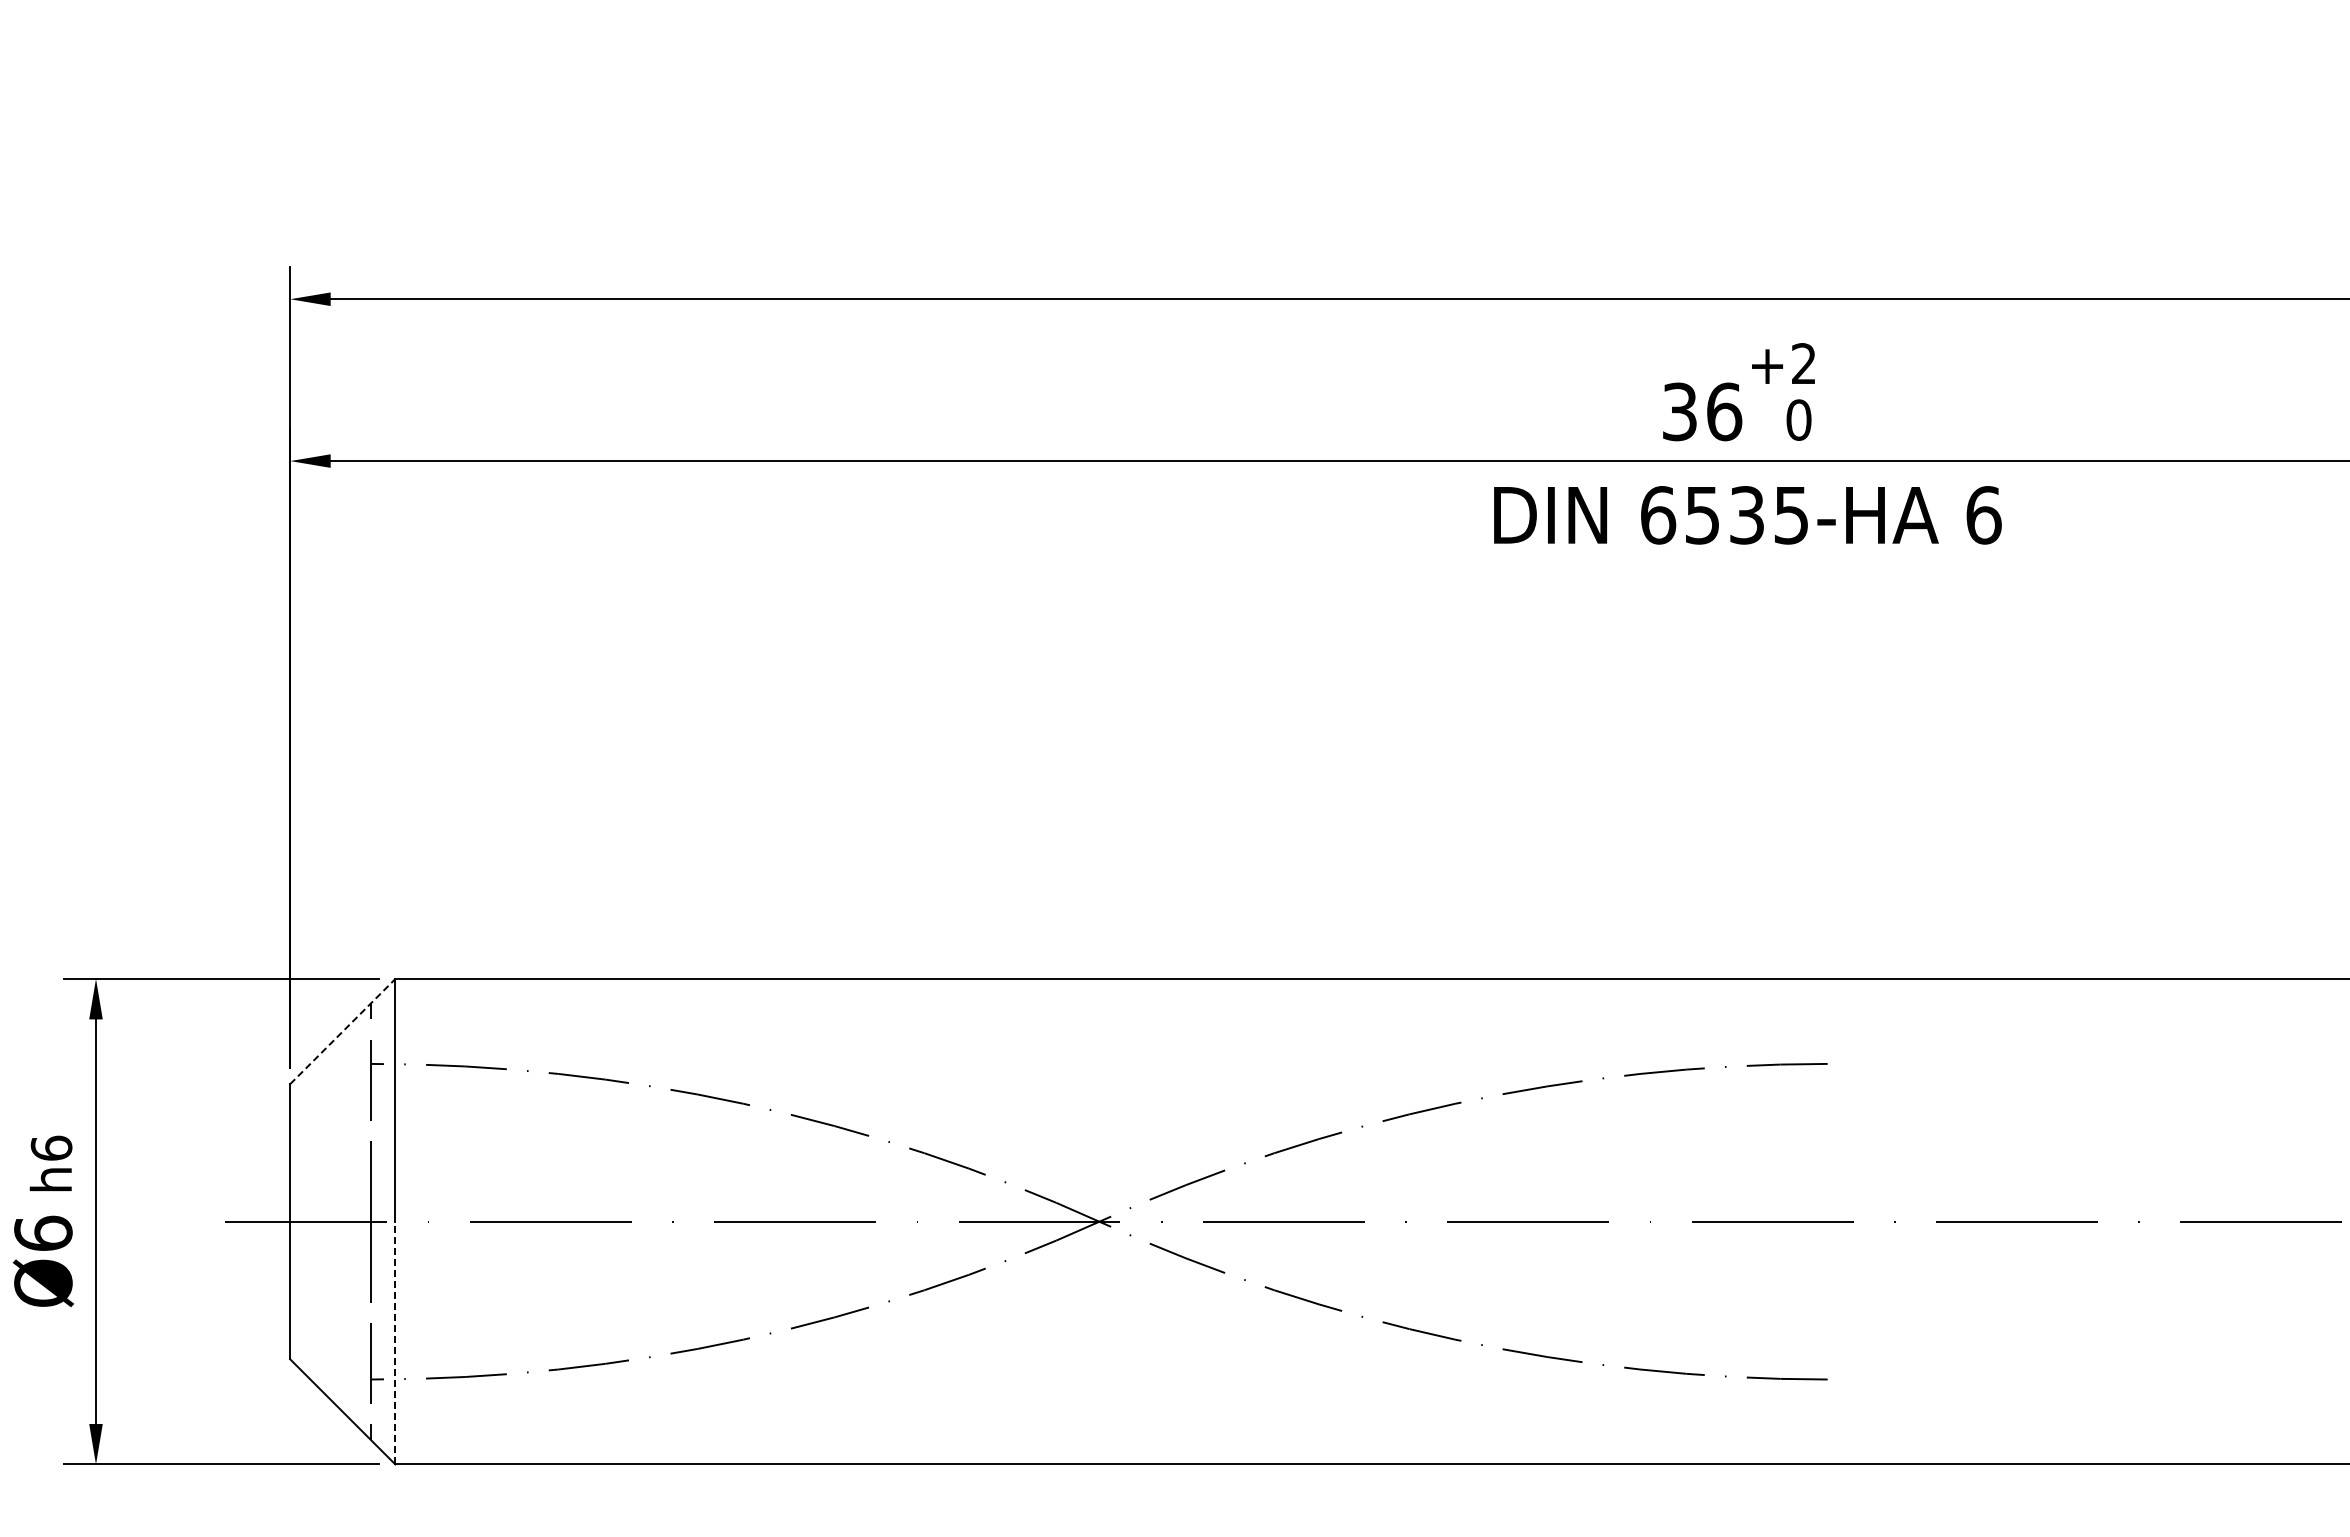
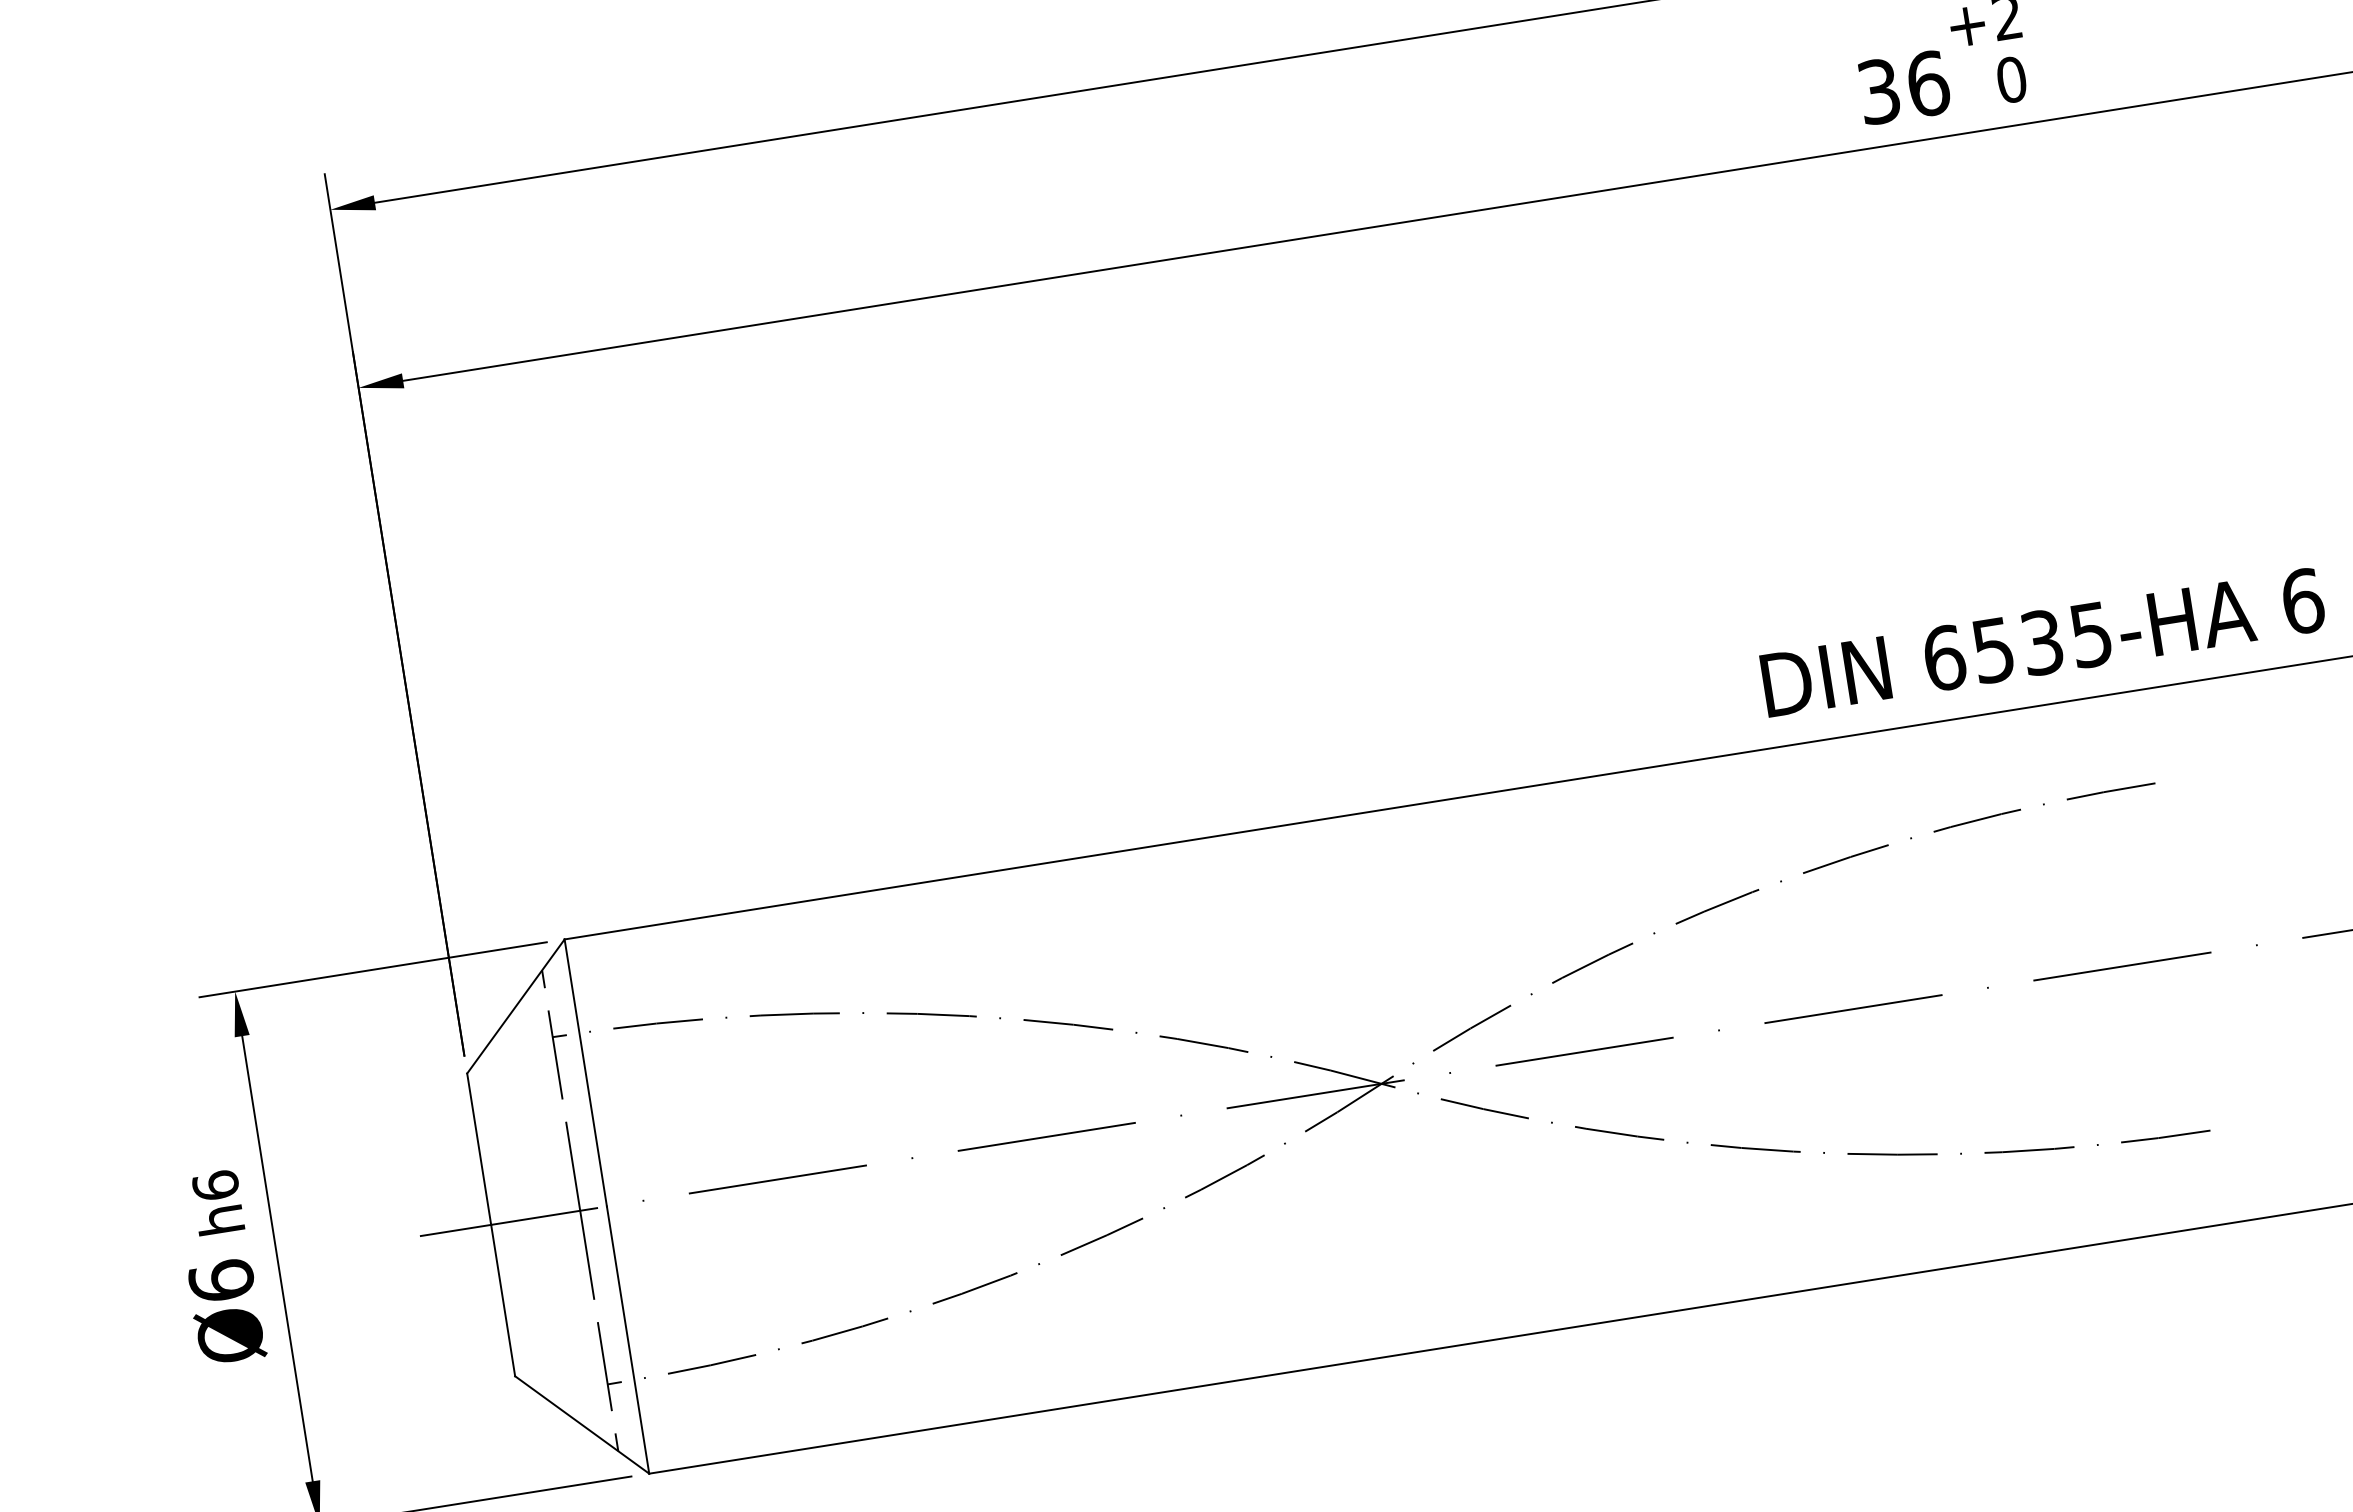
text: (1747, 515) -> (2042, 642), moved
line: (343, 1031) -> (516, 1006), dashed -> solid
line: (395, 1342) -> (628, 1339), dashed -> solid

